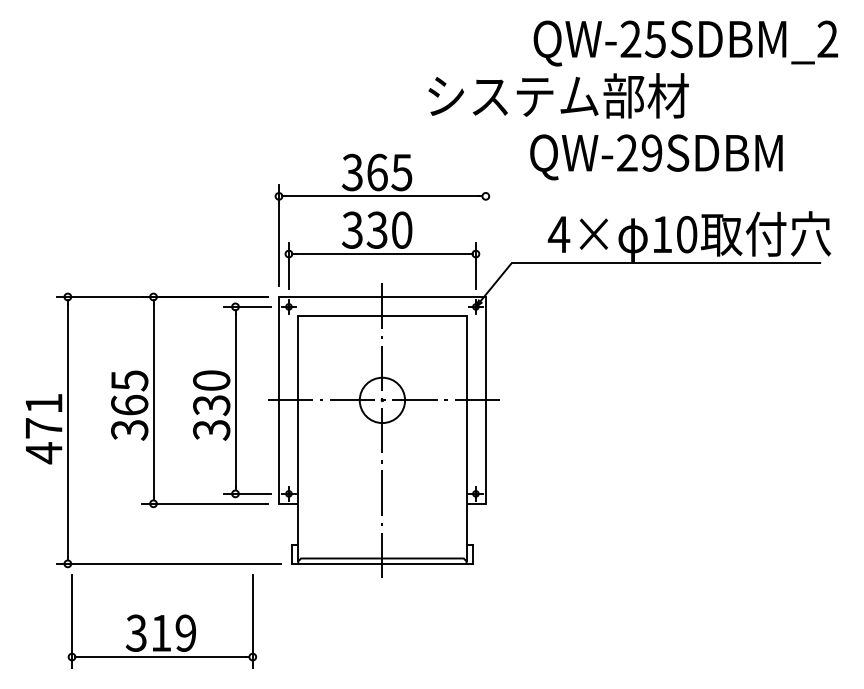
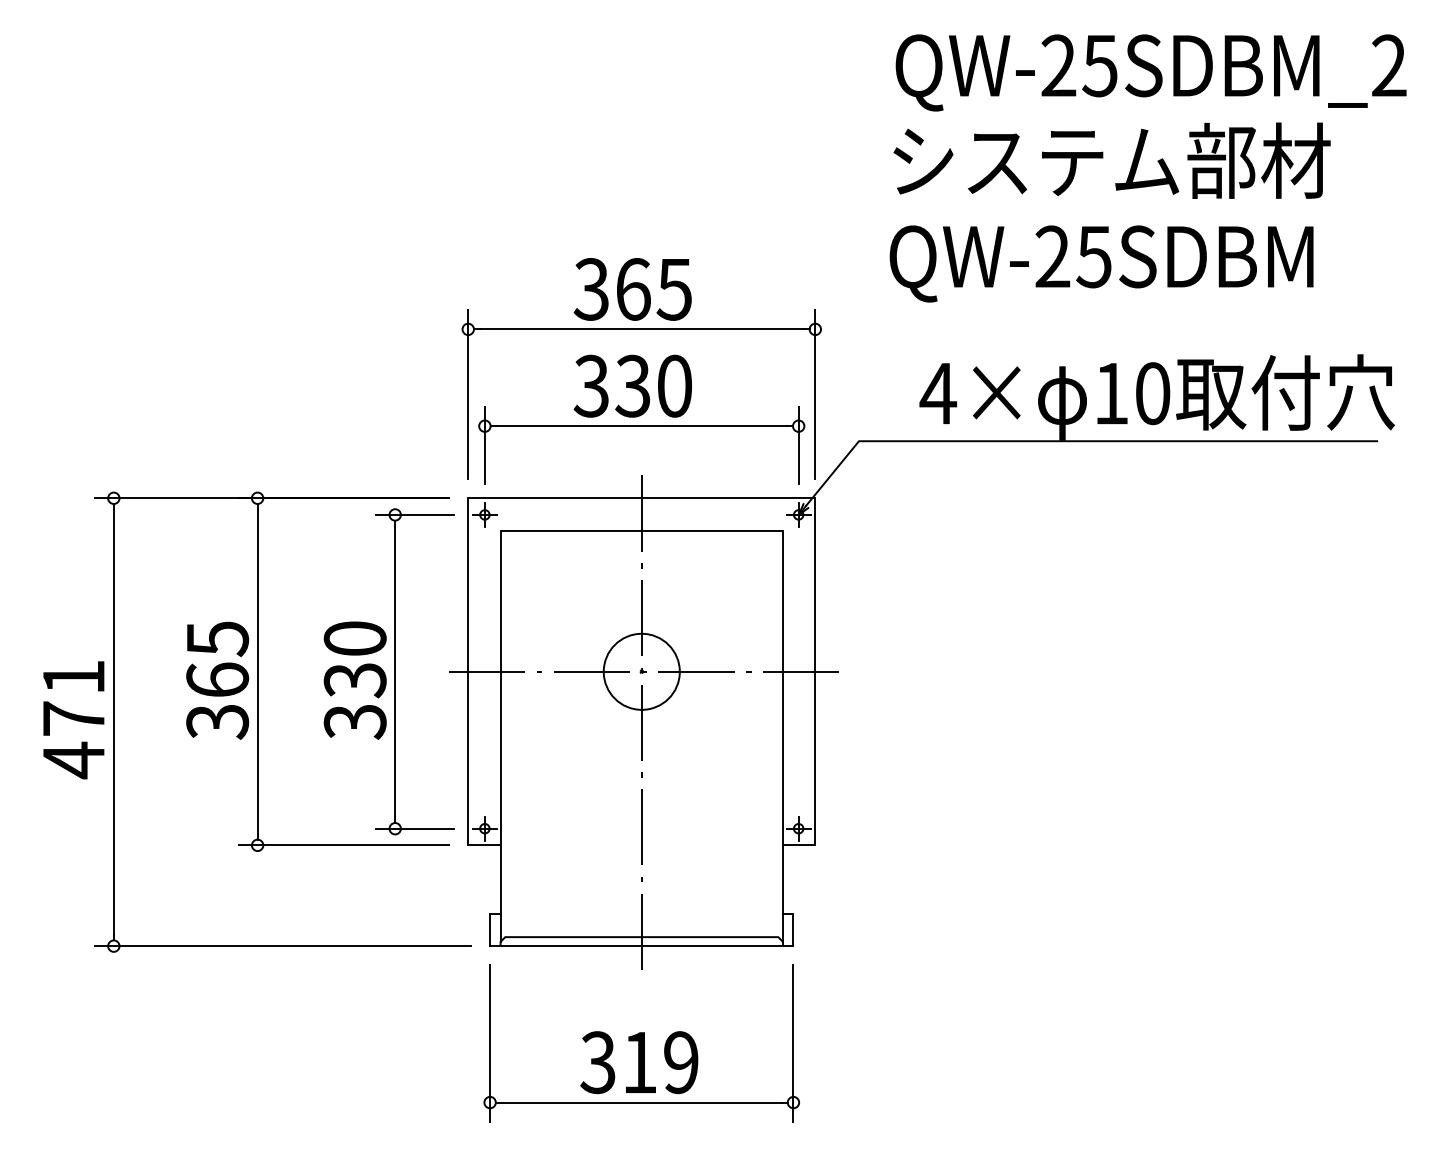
text: (558, 95) -> (1111, 160), moved
text: (651, 152) -> (1093, 255), QW-29SDBM -> QW-25SDBM
line: (485, 235) -> (814, 395), added
part: (162, 621) -> (641, 1042), moved

